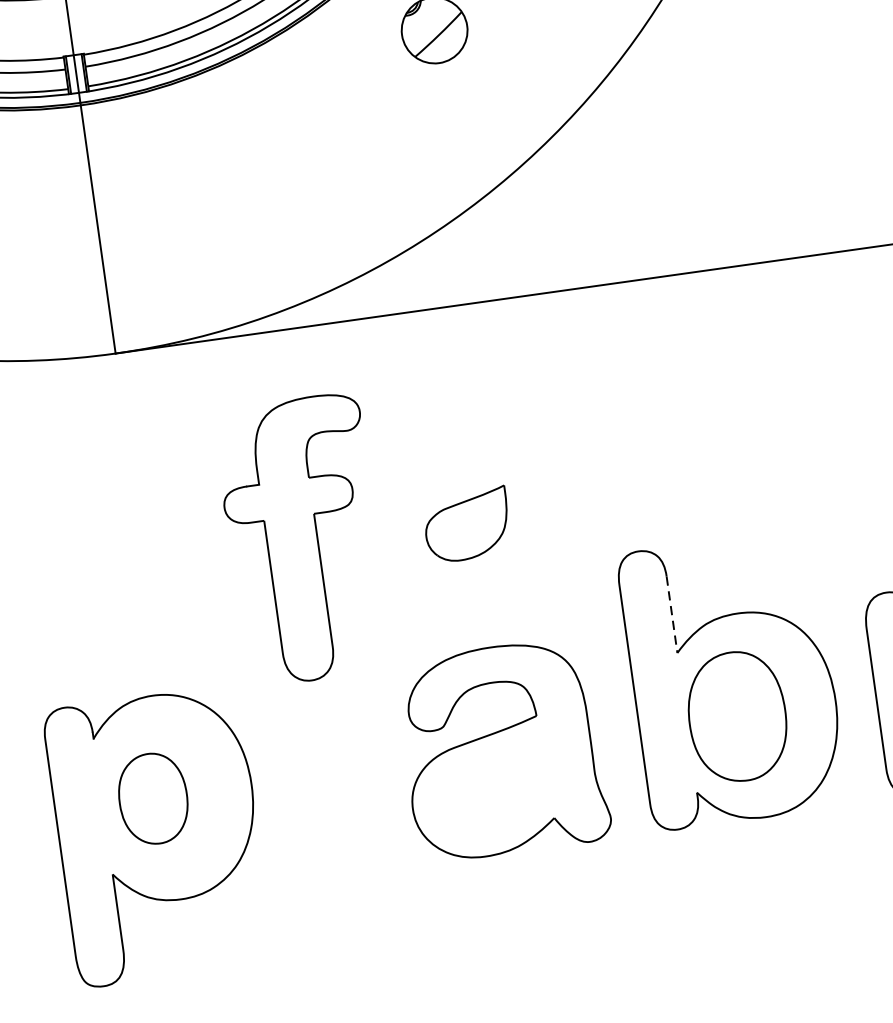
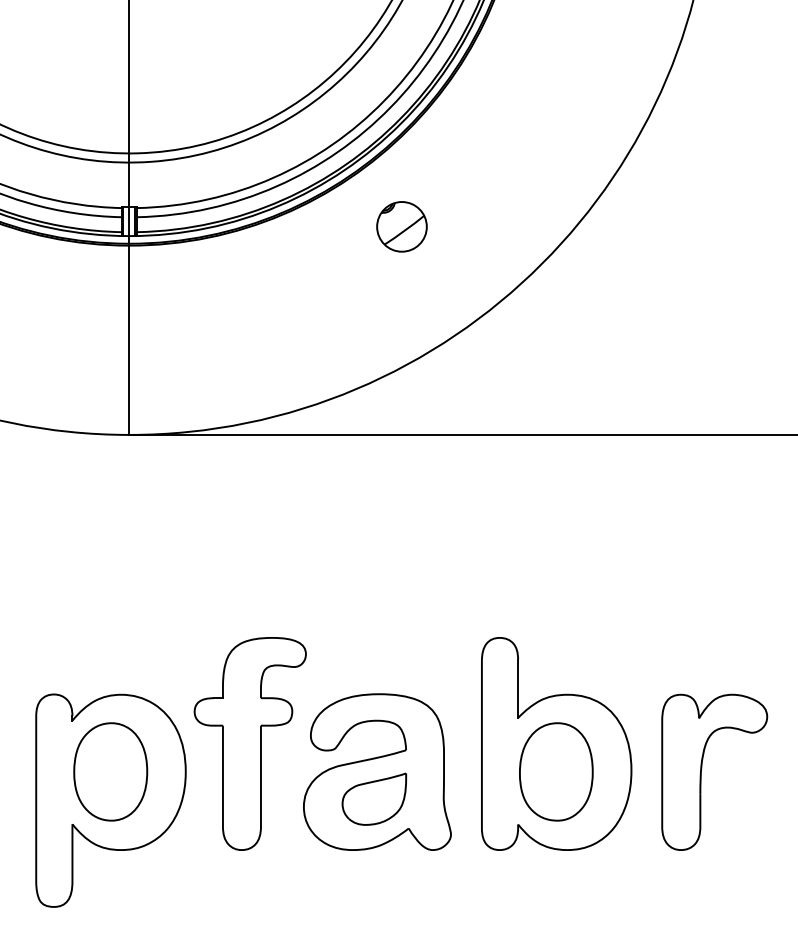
part: (467, 524) -> (374, 798), moved
part: (302, 539) -> (249, 743), moved
line: (672, 615) -> (518, 689), dashed -> solid
part: (152, 798) -> (110, 771), size x1.43

